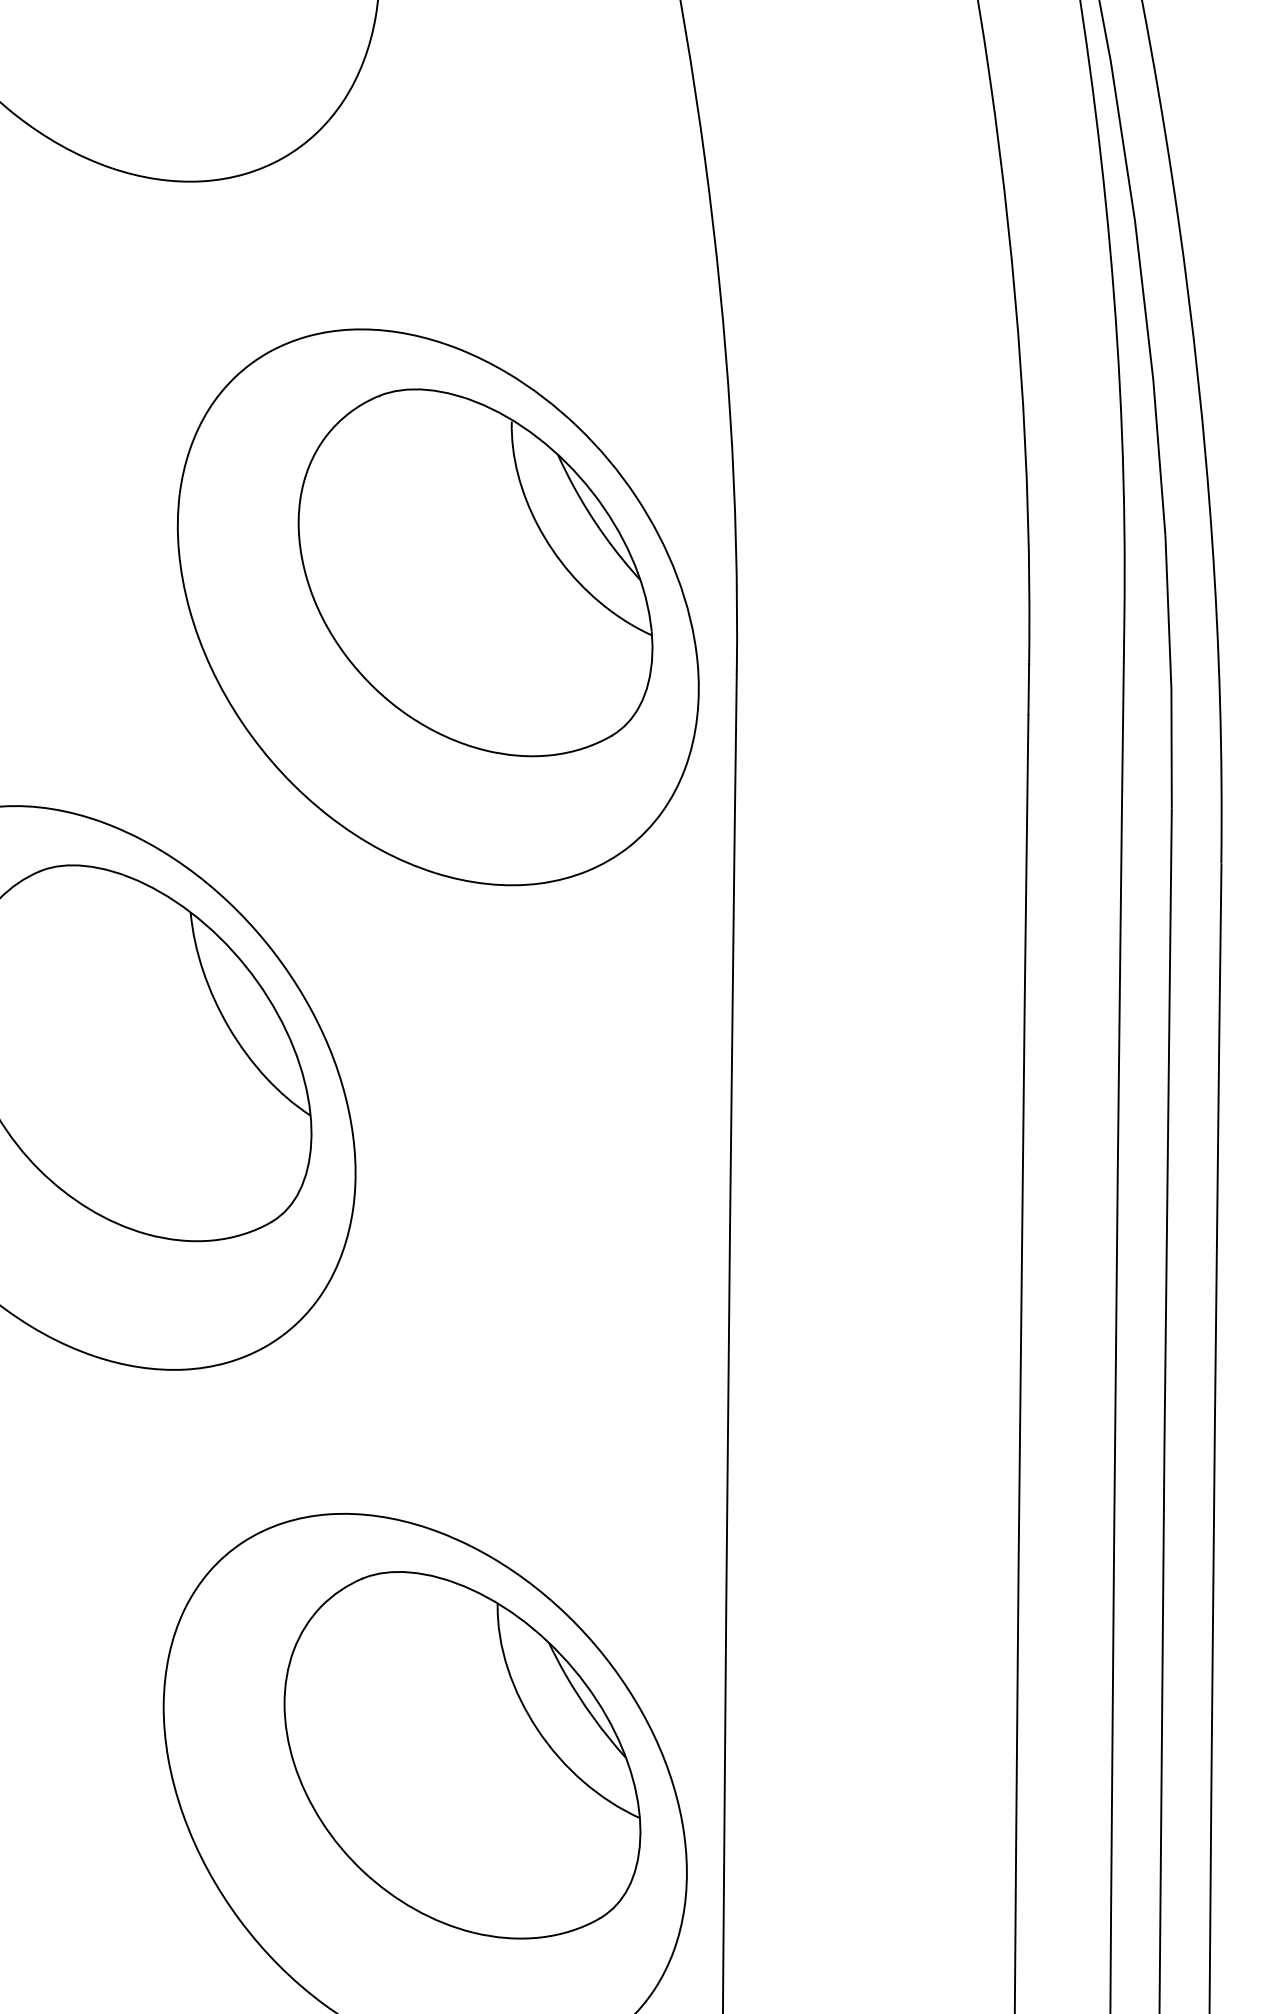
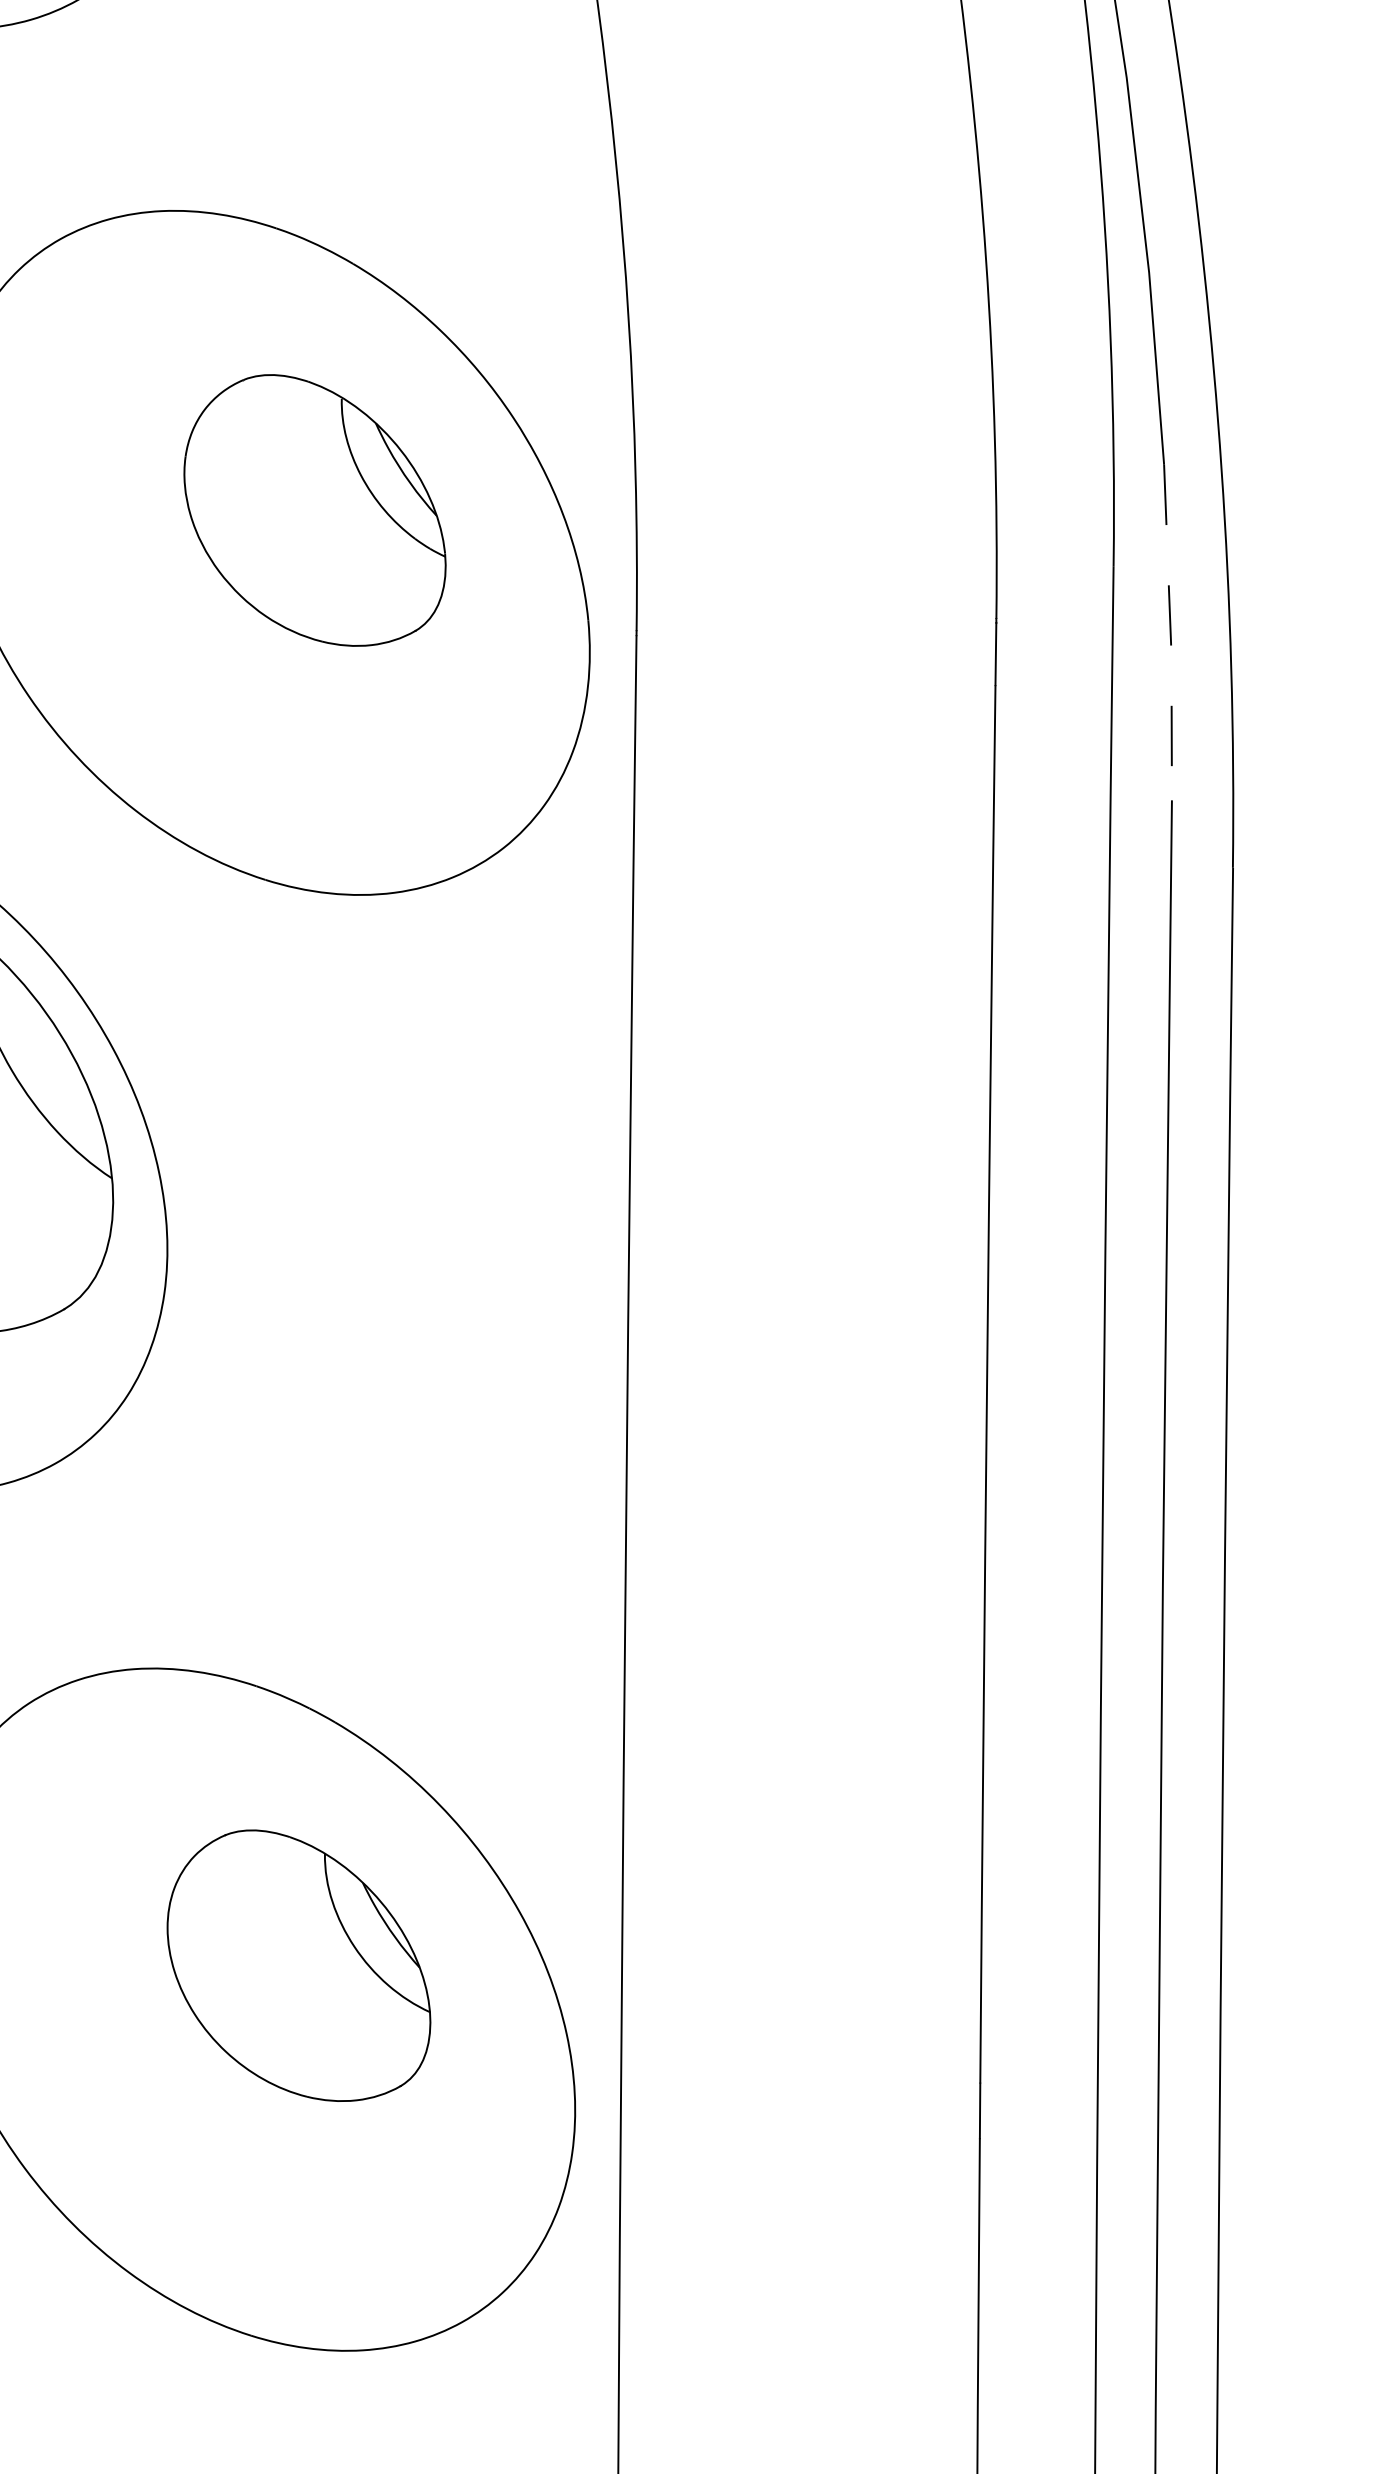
part: (475, 572) -> (314, 510), size x0.6
line: (1170, 673) -> (1170, 634), solid -> dashed
part: (462, 1755) -> (298, 1965), size x0.6

